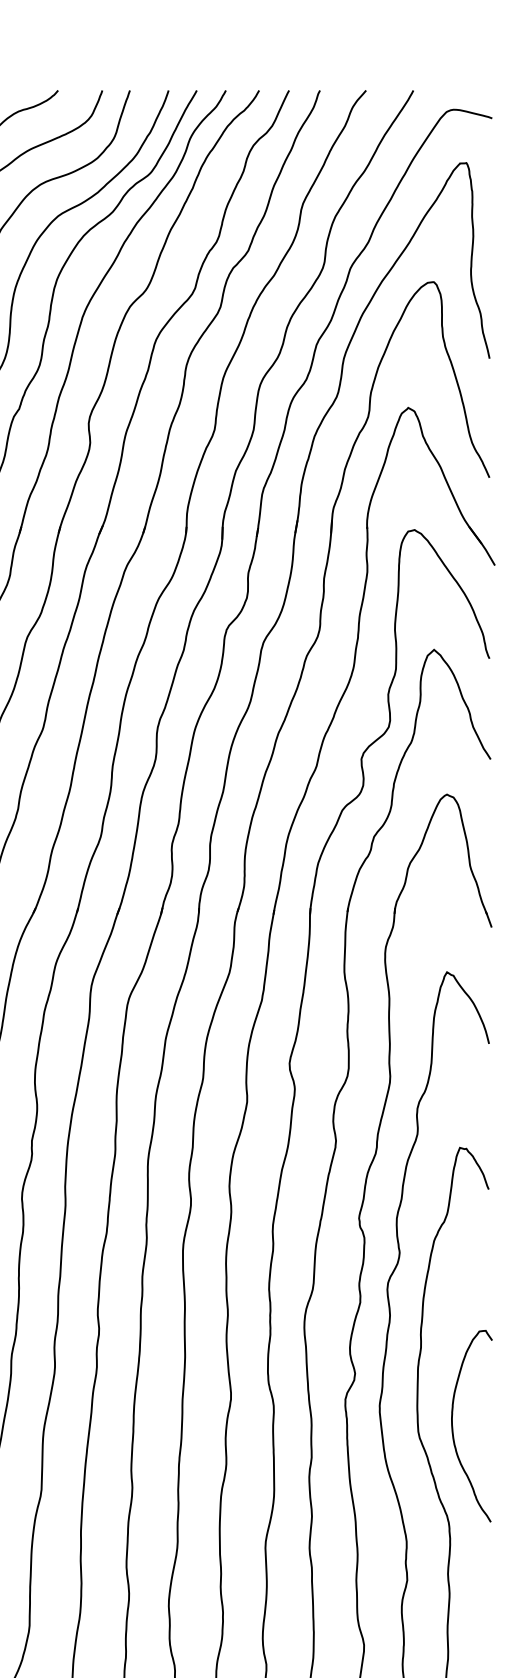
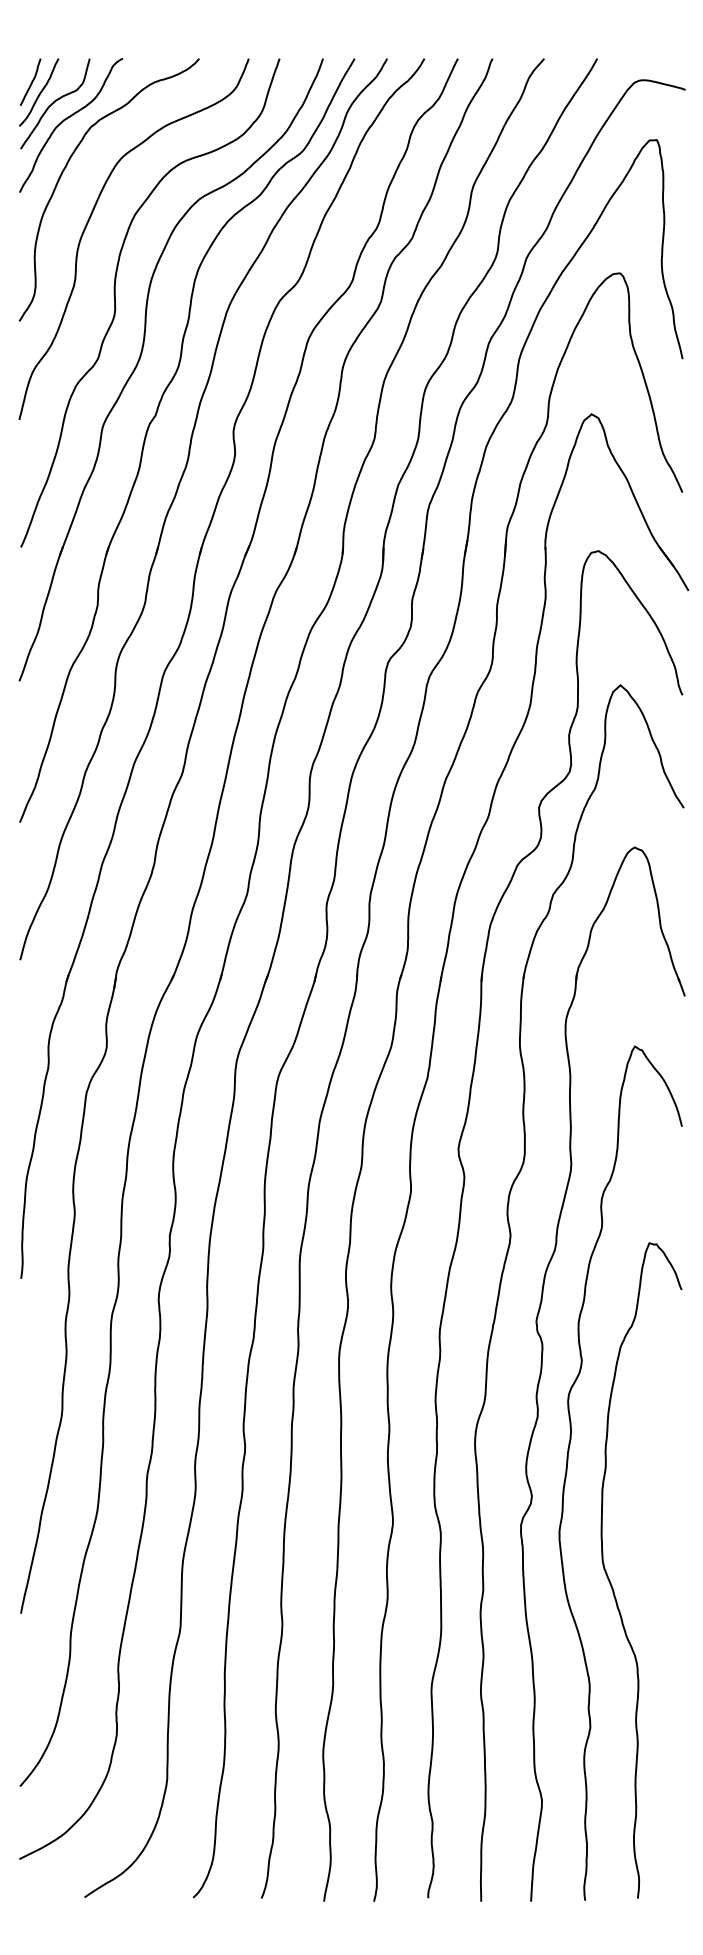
curve: (452, 1425) -> (641, 1554), removed

